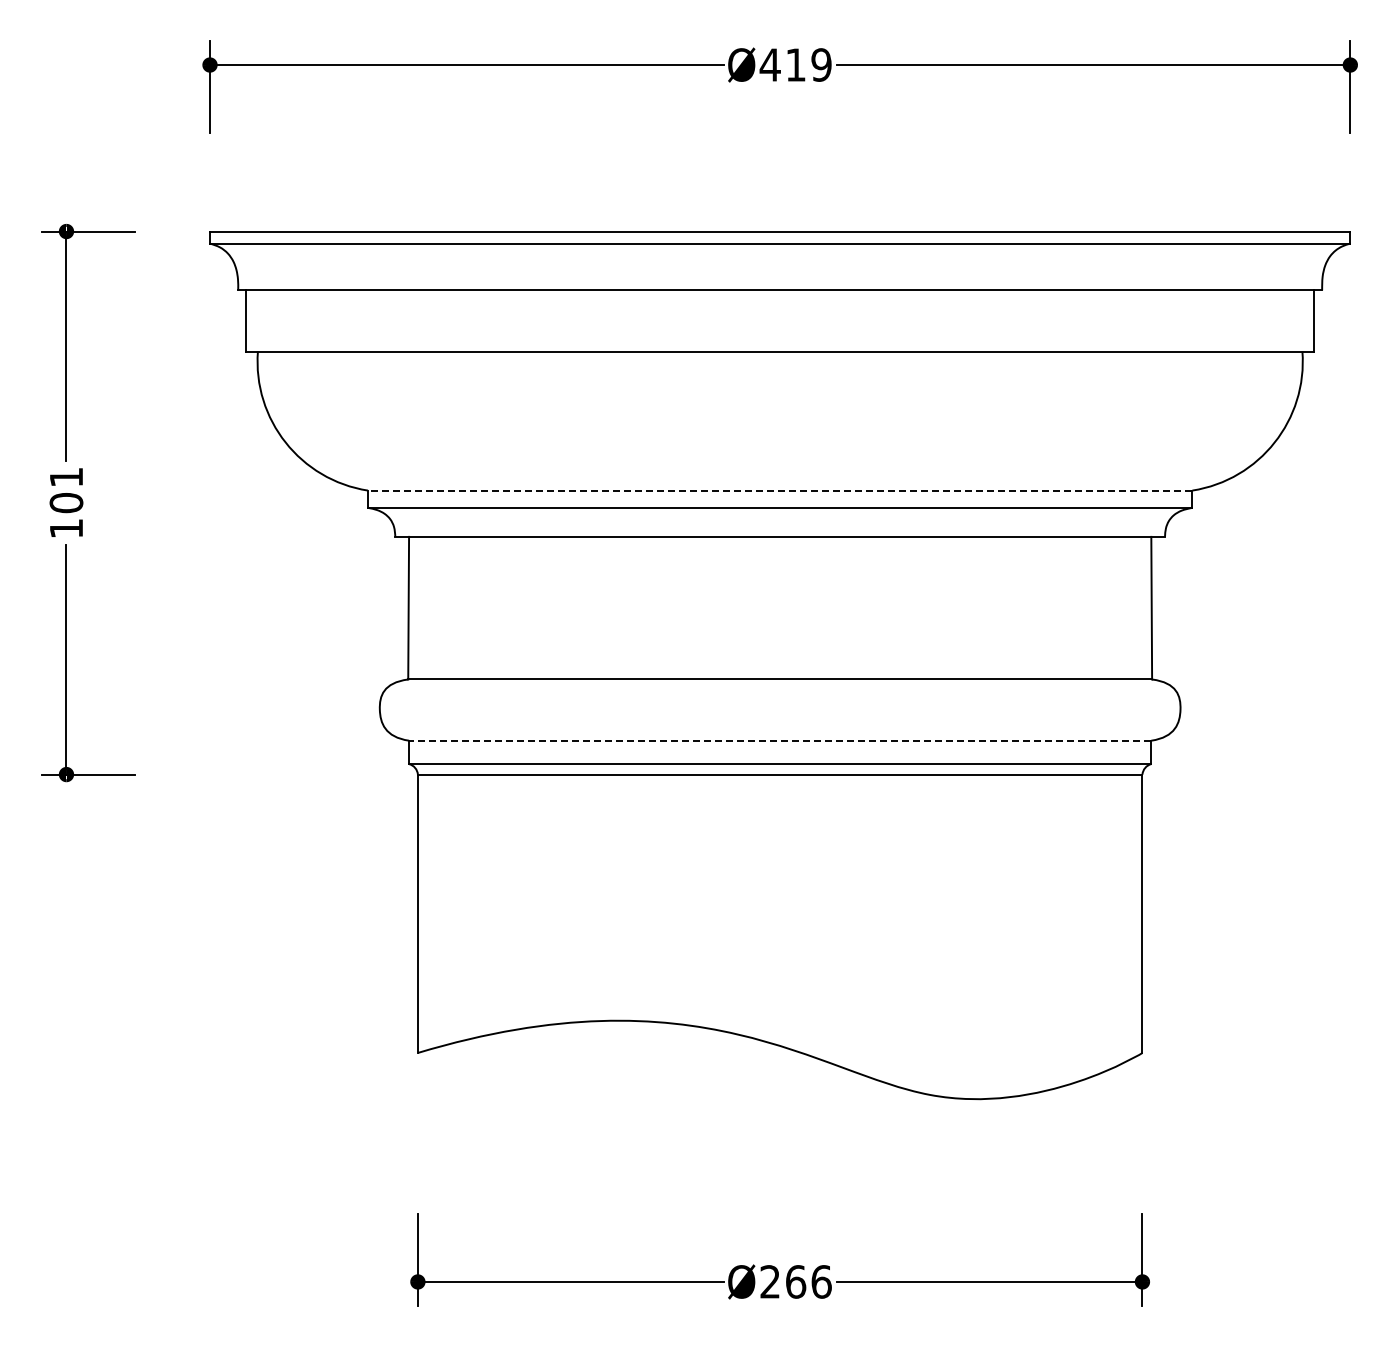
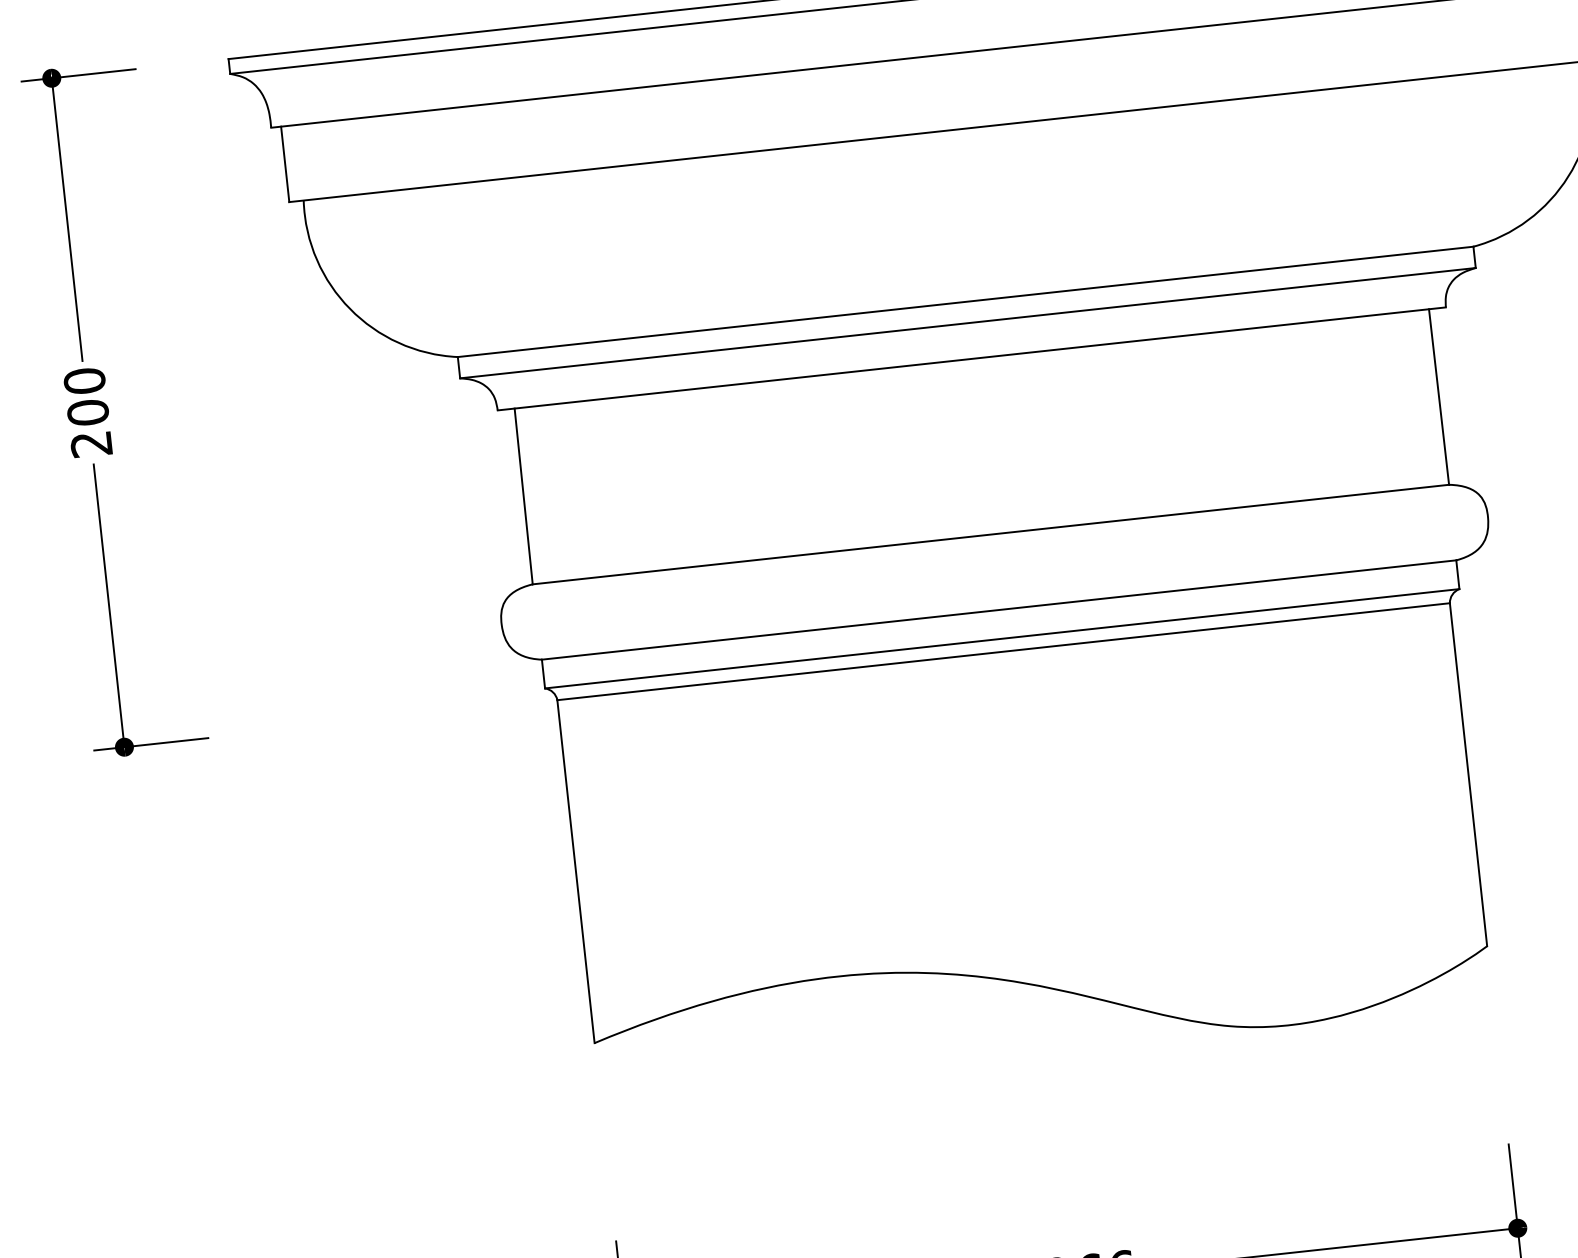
line: (779, 490) -> (964, 301), dashed -> solid
text: (66, 502) -> (88, 412), 101 -> 200
line: (779, 740) -> (998, 609), dashed -> solid

